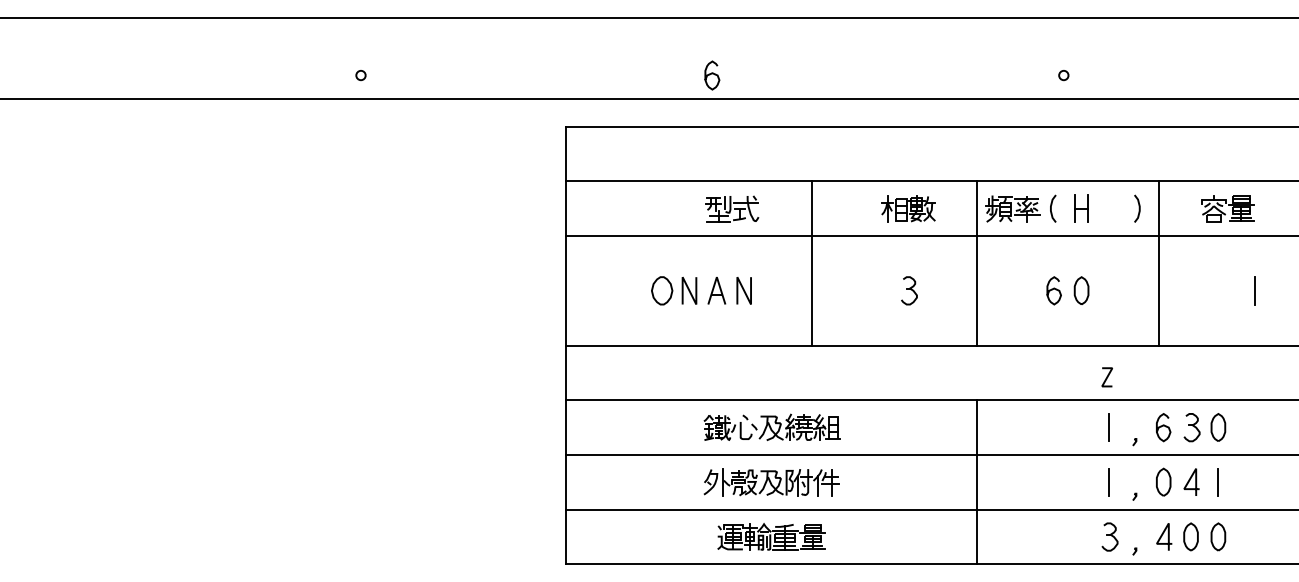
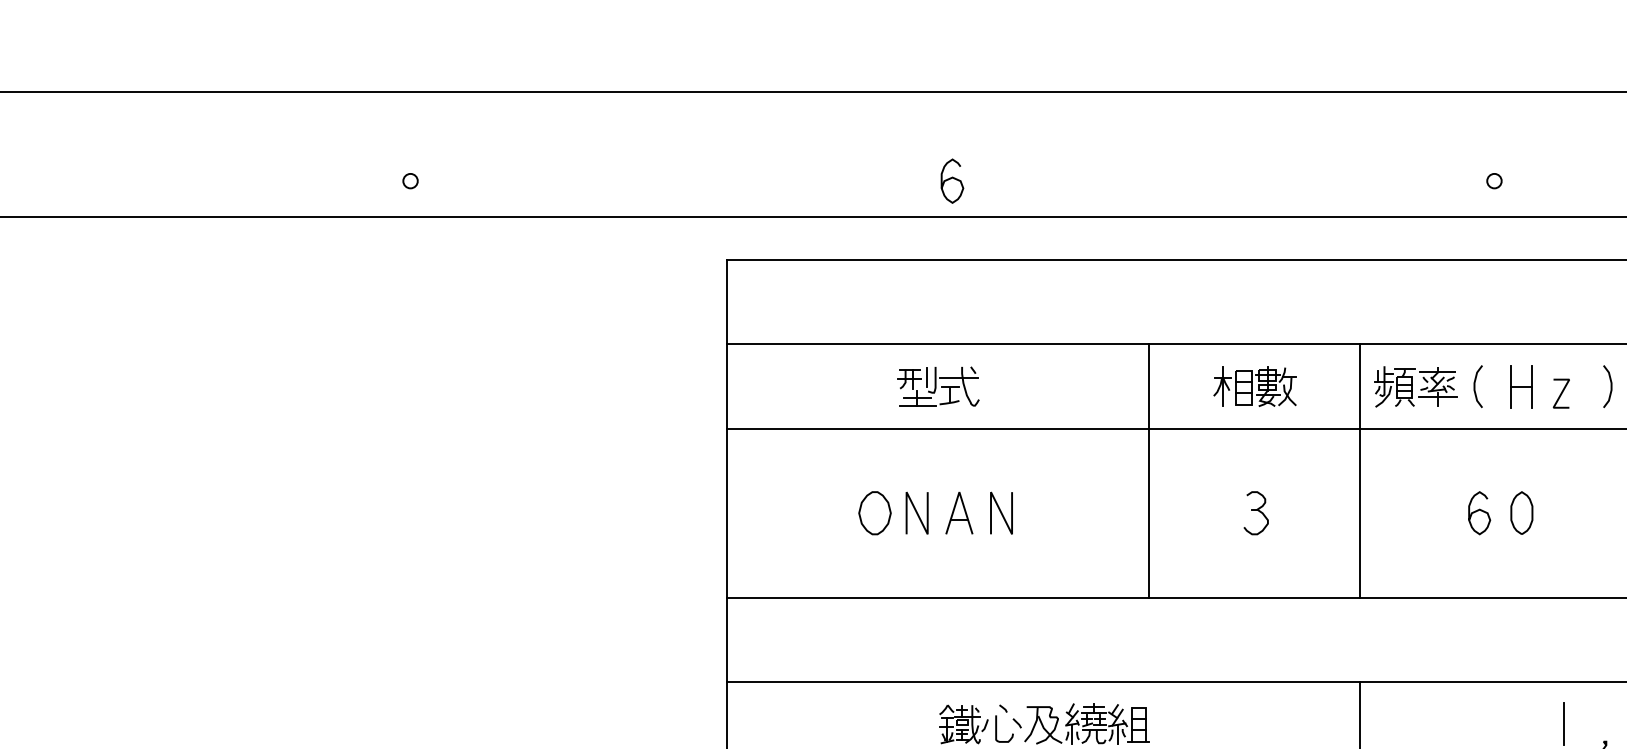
part: (732, 208) -> (938, 386), moved
line: (811, 263) -> (1148, 471), moved
line: (1106, 377) -> (1560, 393), moved

